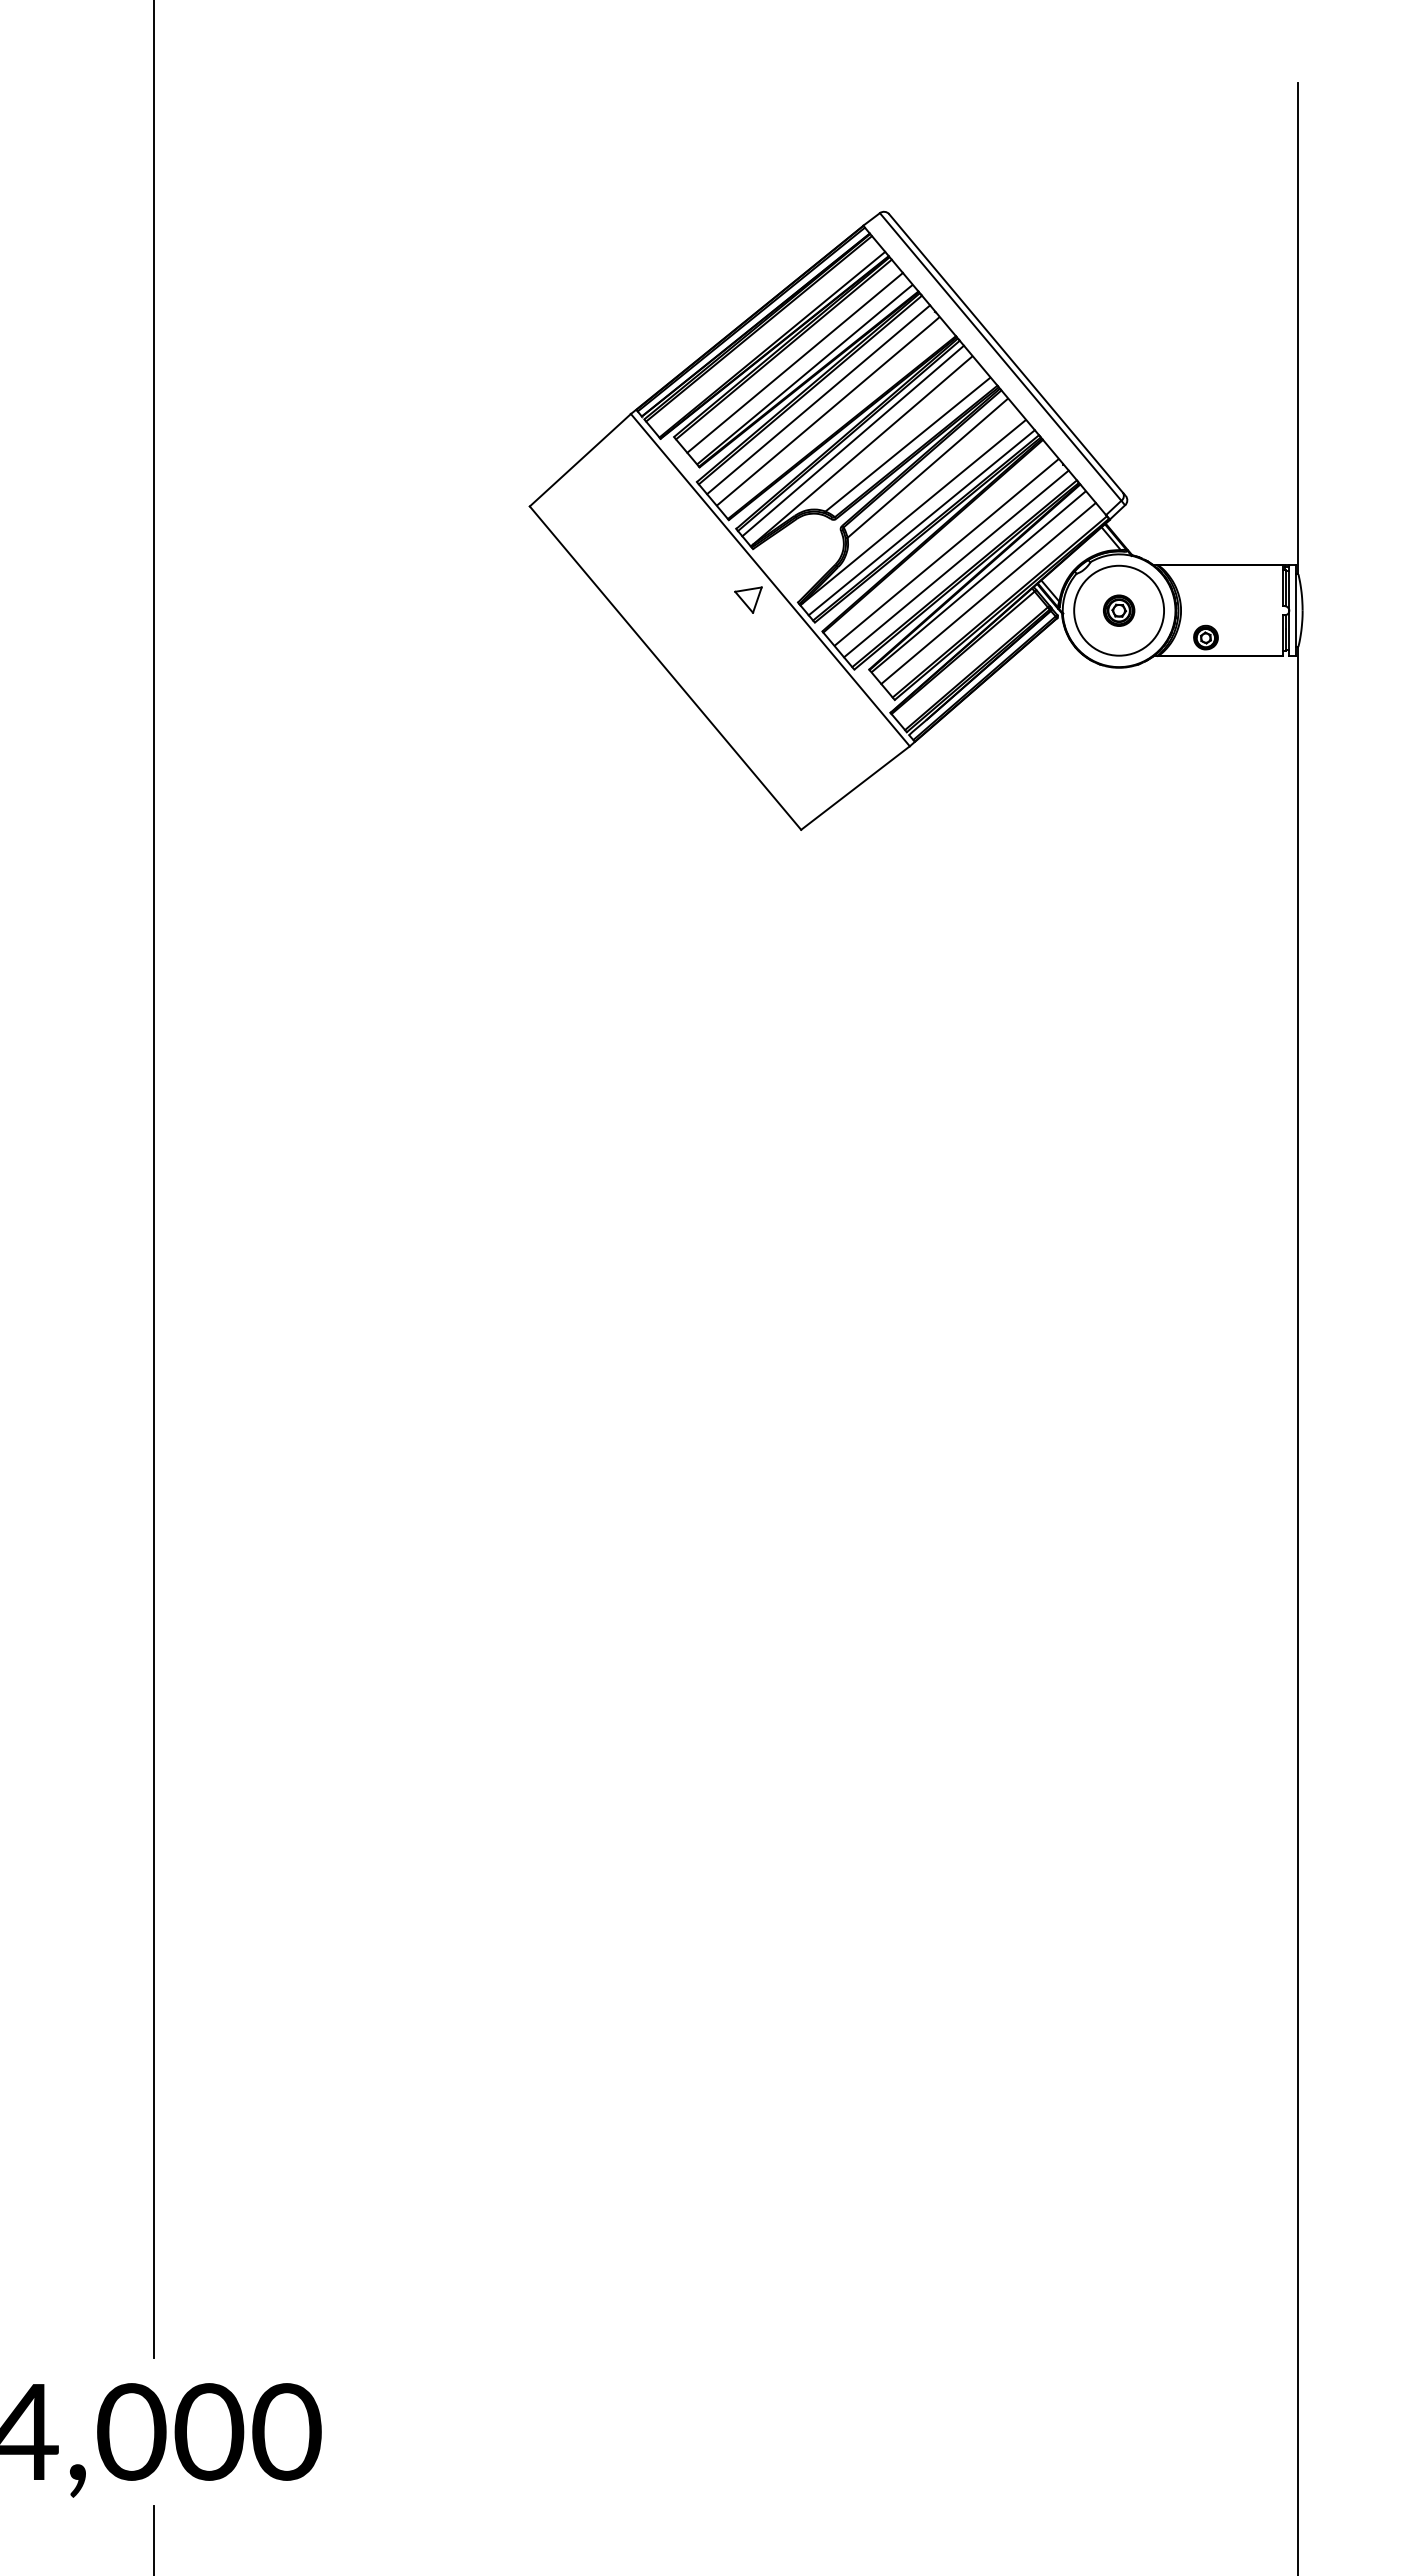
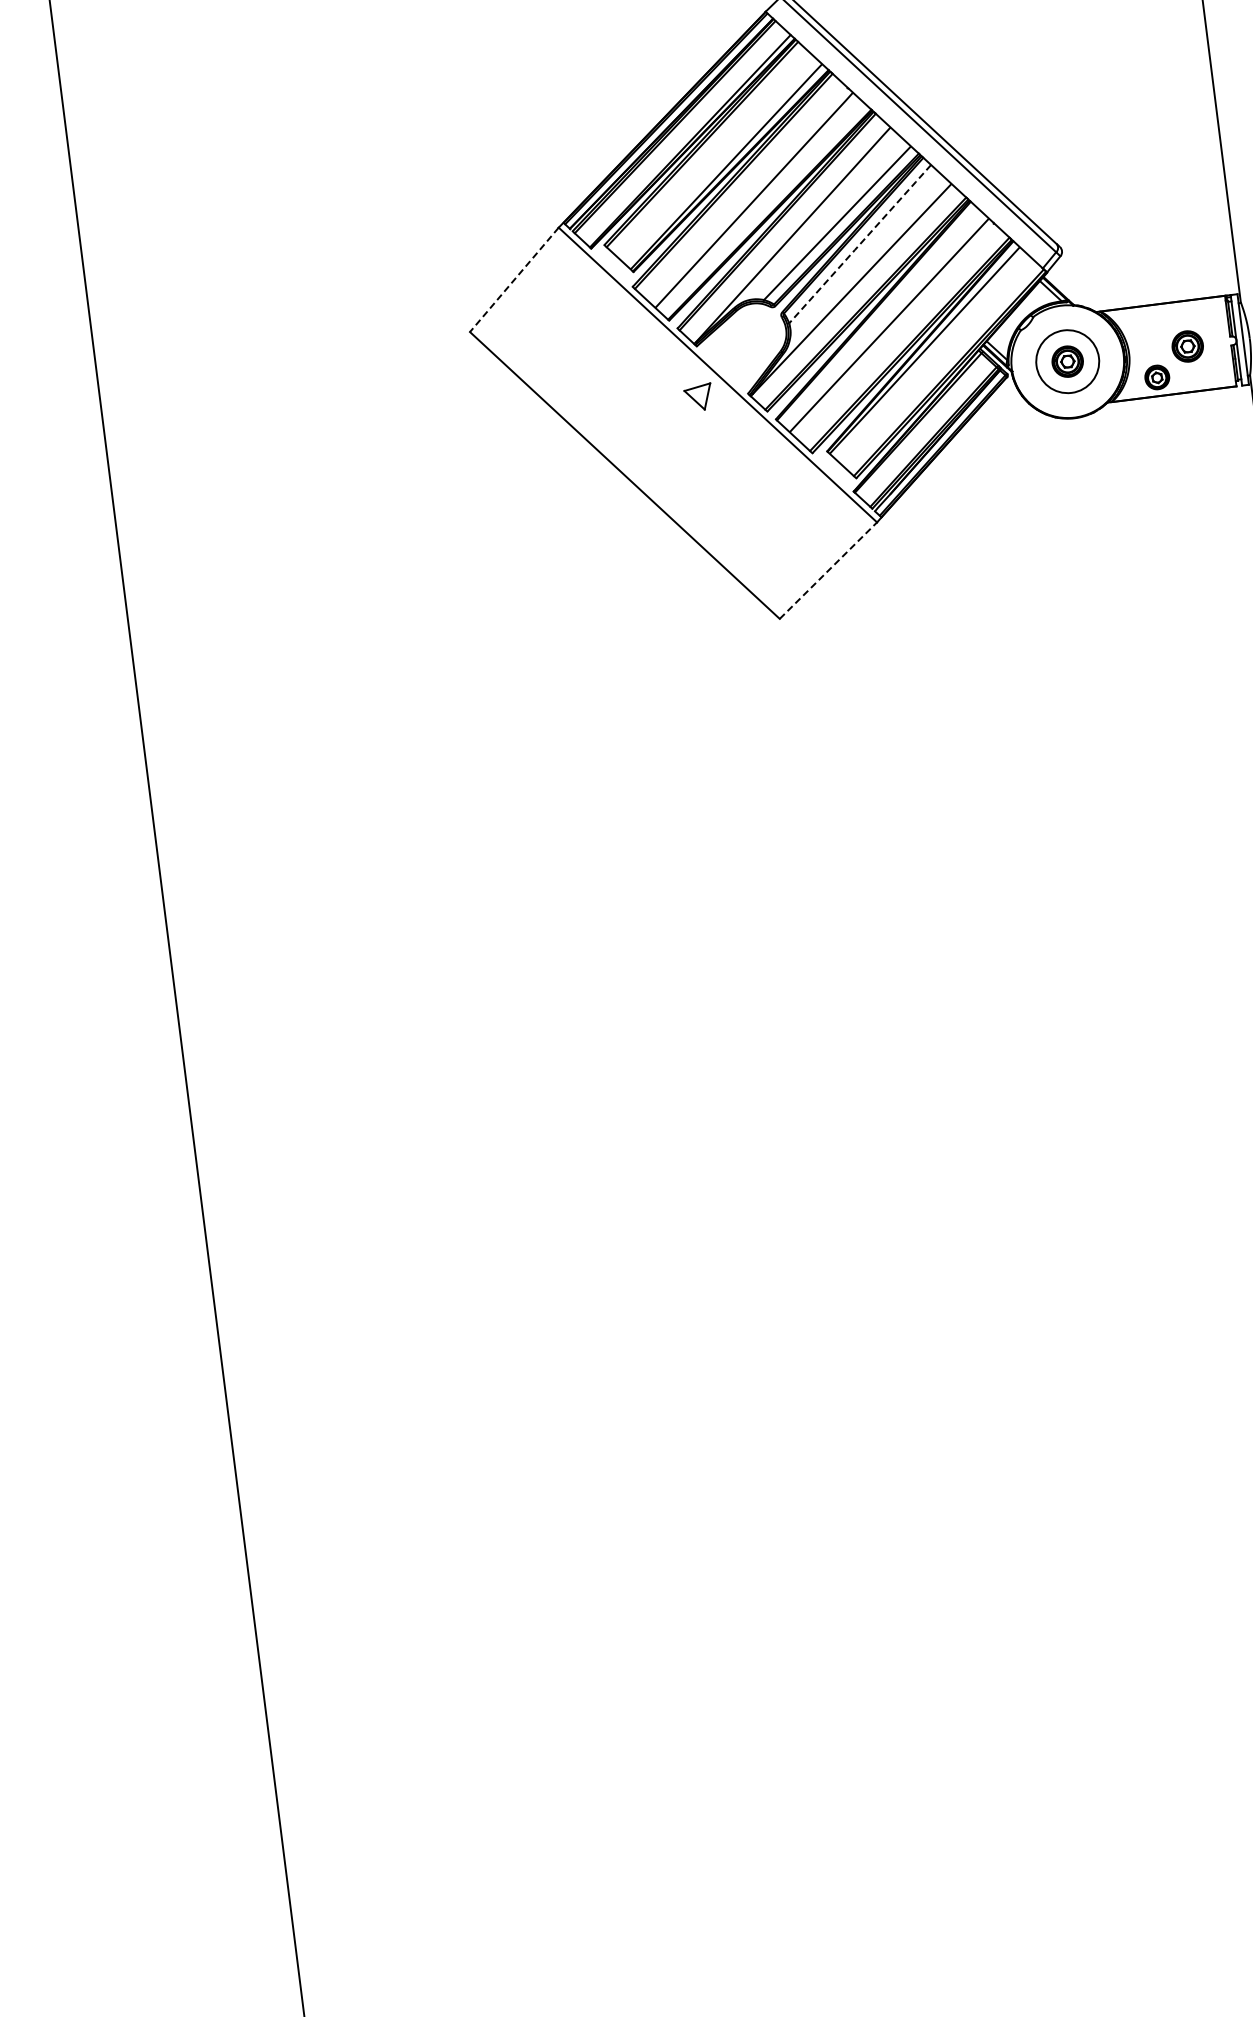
line: (794, 362) -> (714, 156), removed
line: (818, 399) -> (743, 189), removed
line: (852, 440) -> (781, 226), removed
line: (580, 460) -> (514, 280), solid -> dashed
line: (927, 468) -> (859, 244), solid -> dashed
line: (921, 522) -> (860, 298), removed
line: (956, 563) -> (900, 335), removed
line: (988, 593) -> (935, 360), removed
circle: (1119, 610) -> (1068, 361), size x0.7
part: (1240, 610) -> (1188, 346), added
line: (855, 788) -> (828, 571), solid -> dashed

